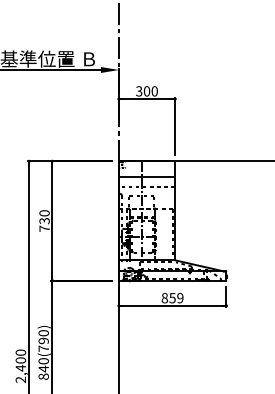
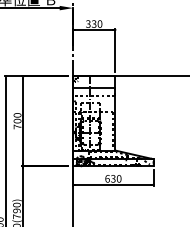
text: (146, 91) -> (93, 24), 300 -> 330
text: (44, 220) -> (17, 120), 730 -> 700
text: (172, 297) -> (113, 178), 859 -> 630

